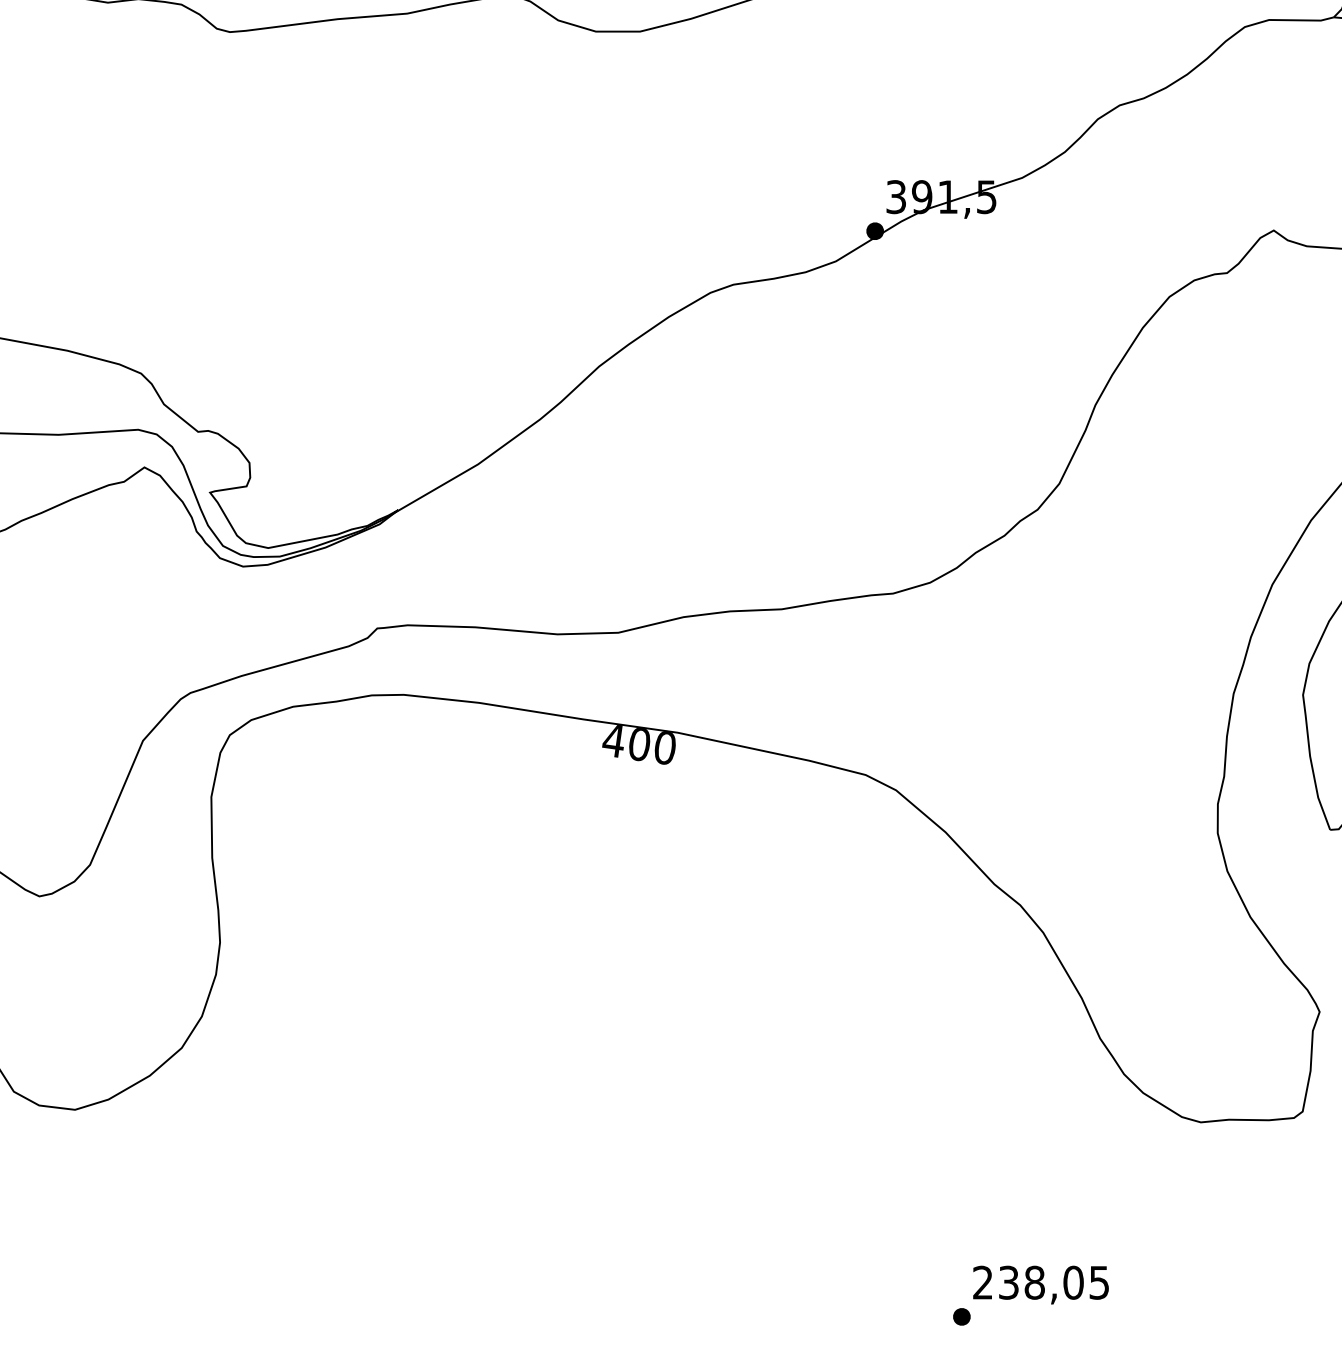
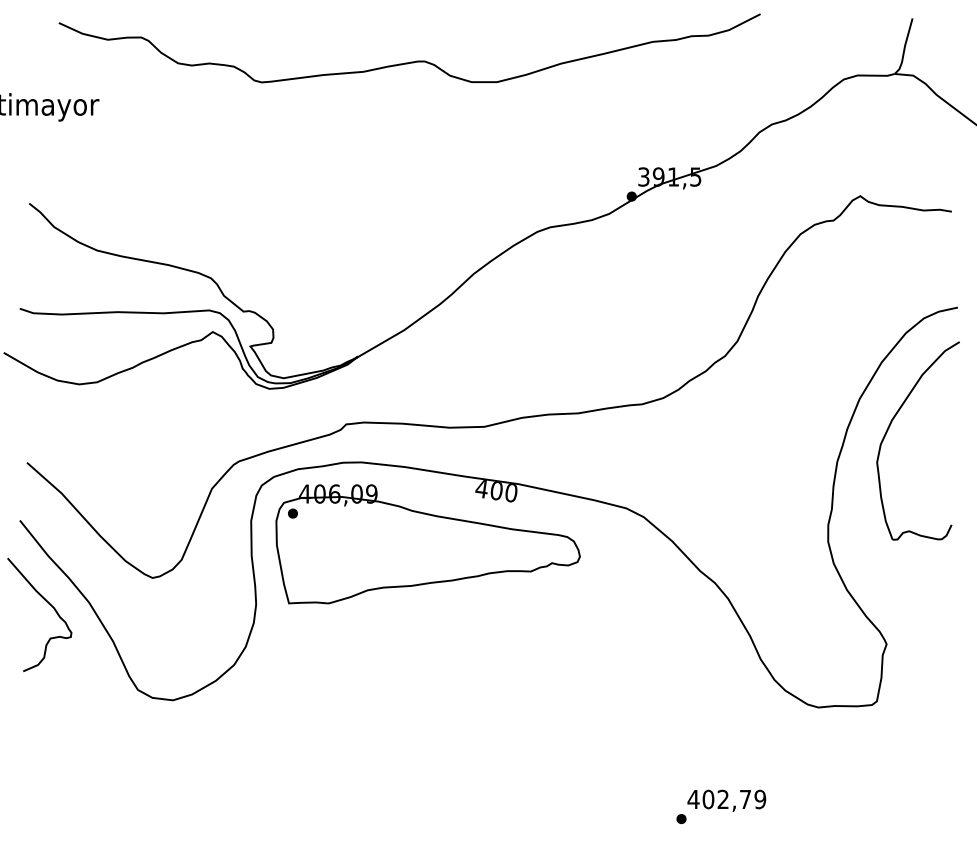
part: (518, 838) -> (427, 544), added
text: (1040, 1282) -> (726, 799), 238,05 -> 402,79

